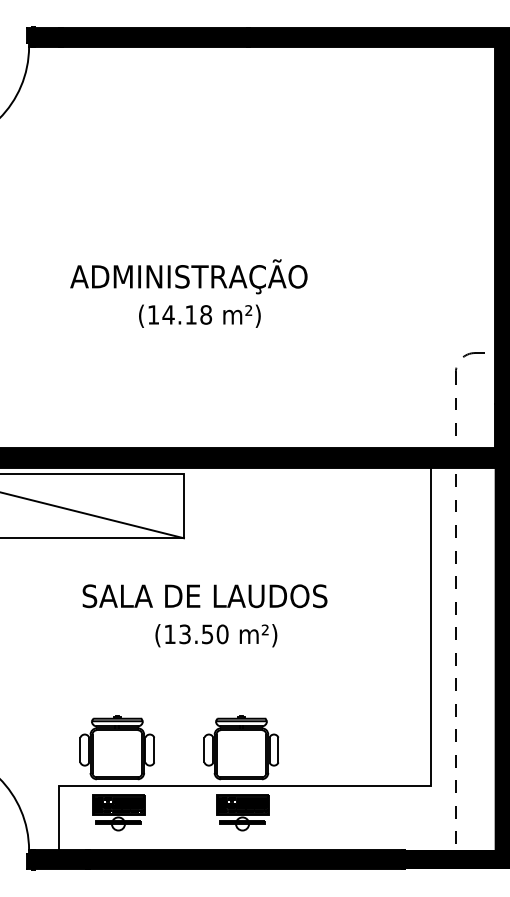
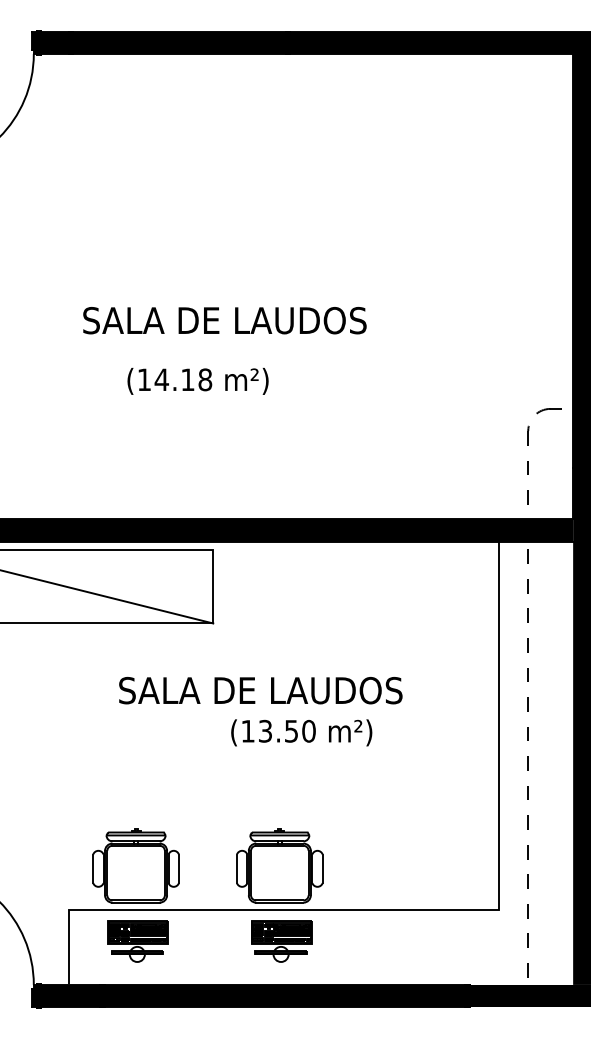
text: (193, 276) -> (224, 320), ADMINISTRAÇÃO -> SALA DE LAUDOS
text: (199, 315) -> (197, 380), moved
text: (204, 596) -> (260, 690), moved
text: (216, 635) -> (301, 732), moved

